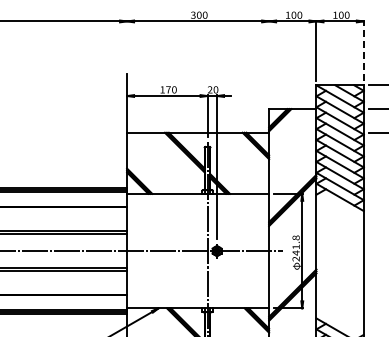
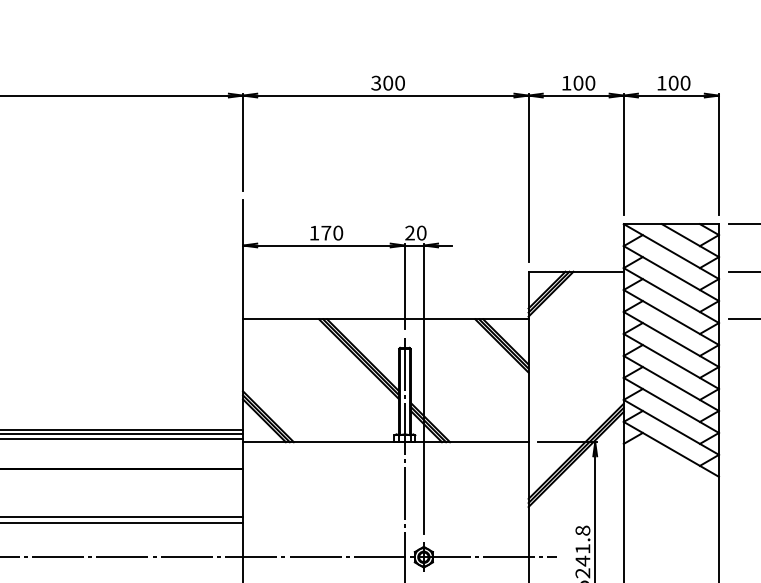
line: (127, 44) -> (243, 141), added
line: (363, 50) -> (718, 153), dashed -> solid
line: (269, 62) -> (529, 178), added

